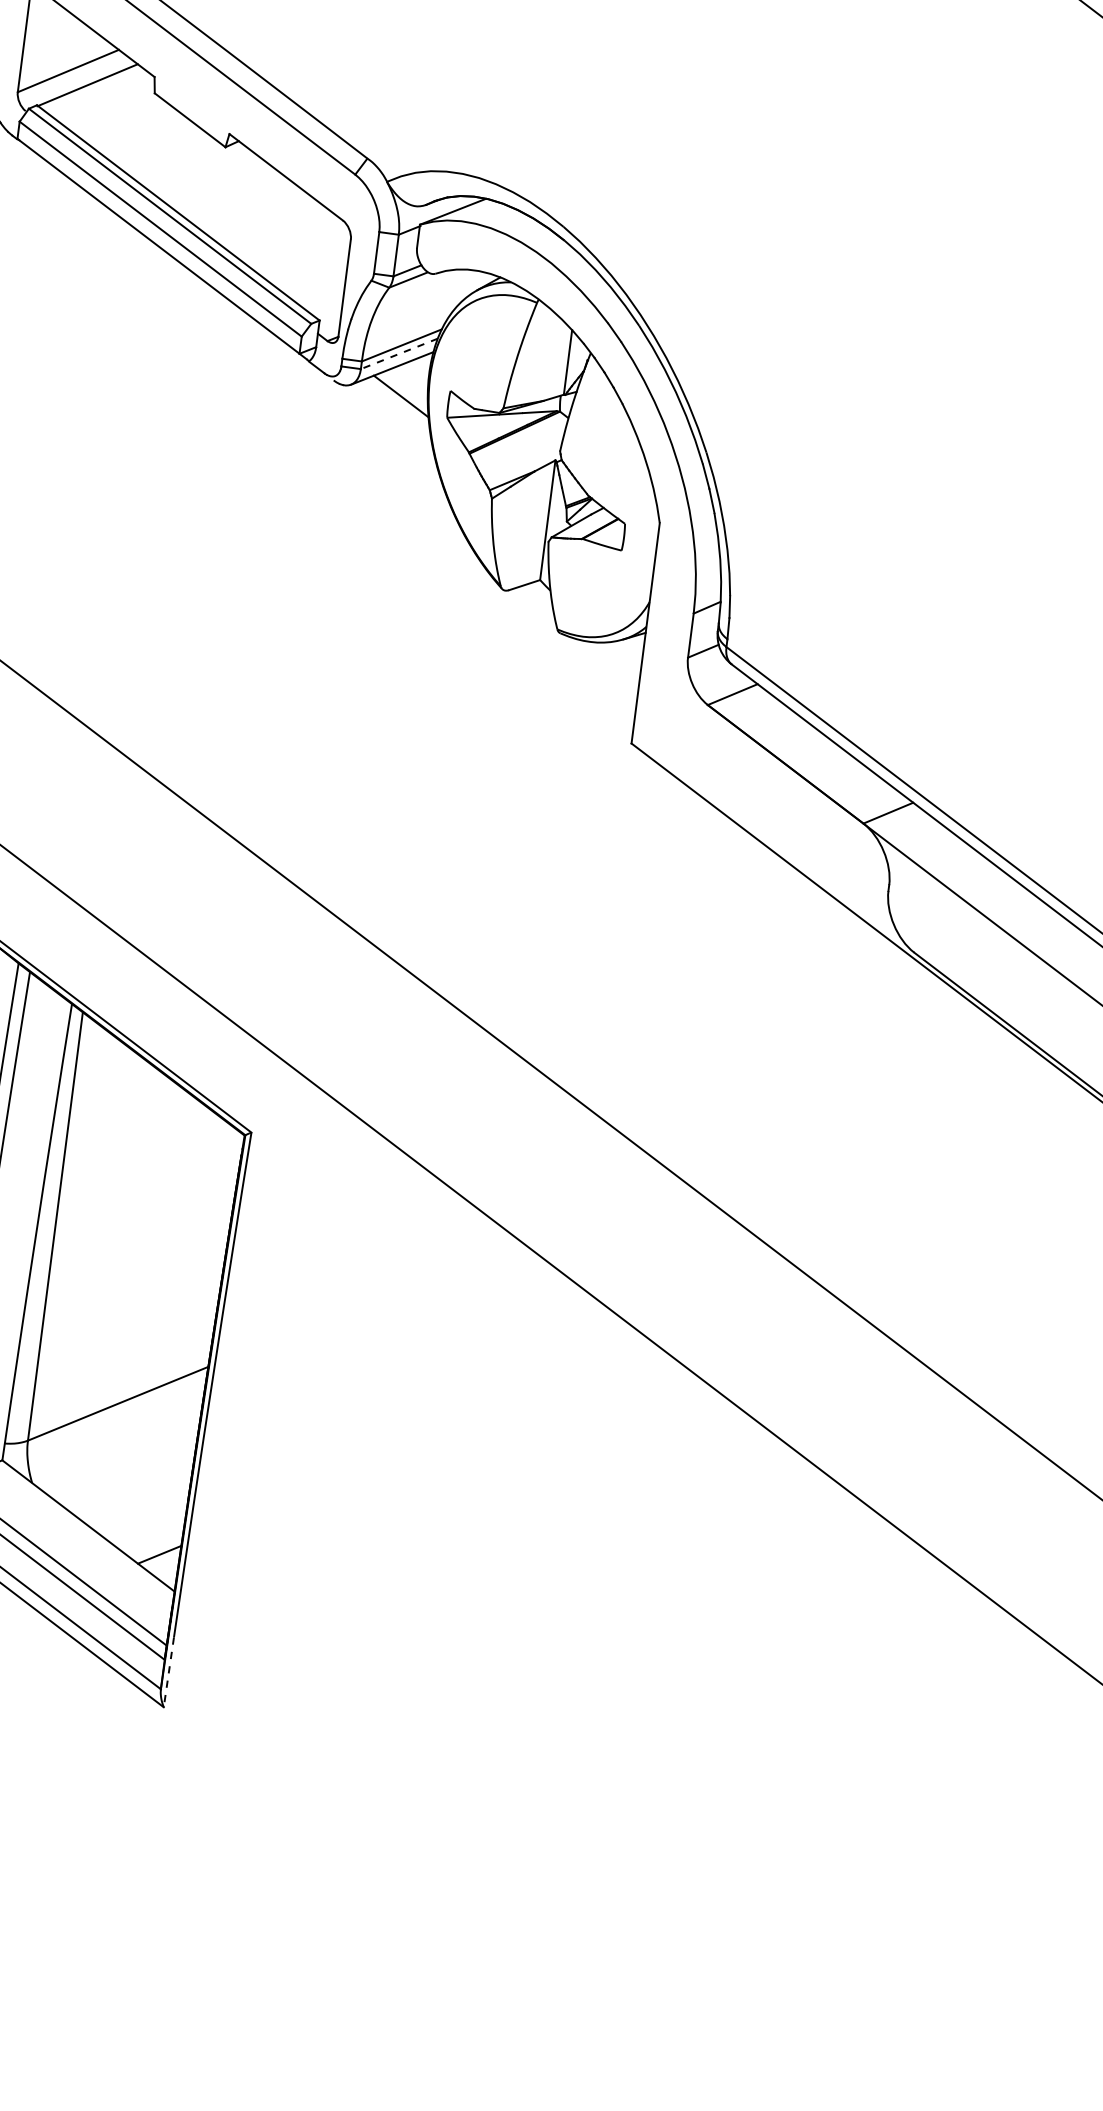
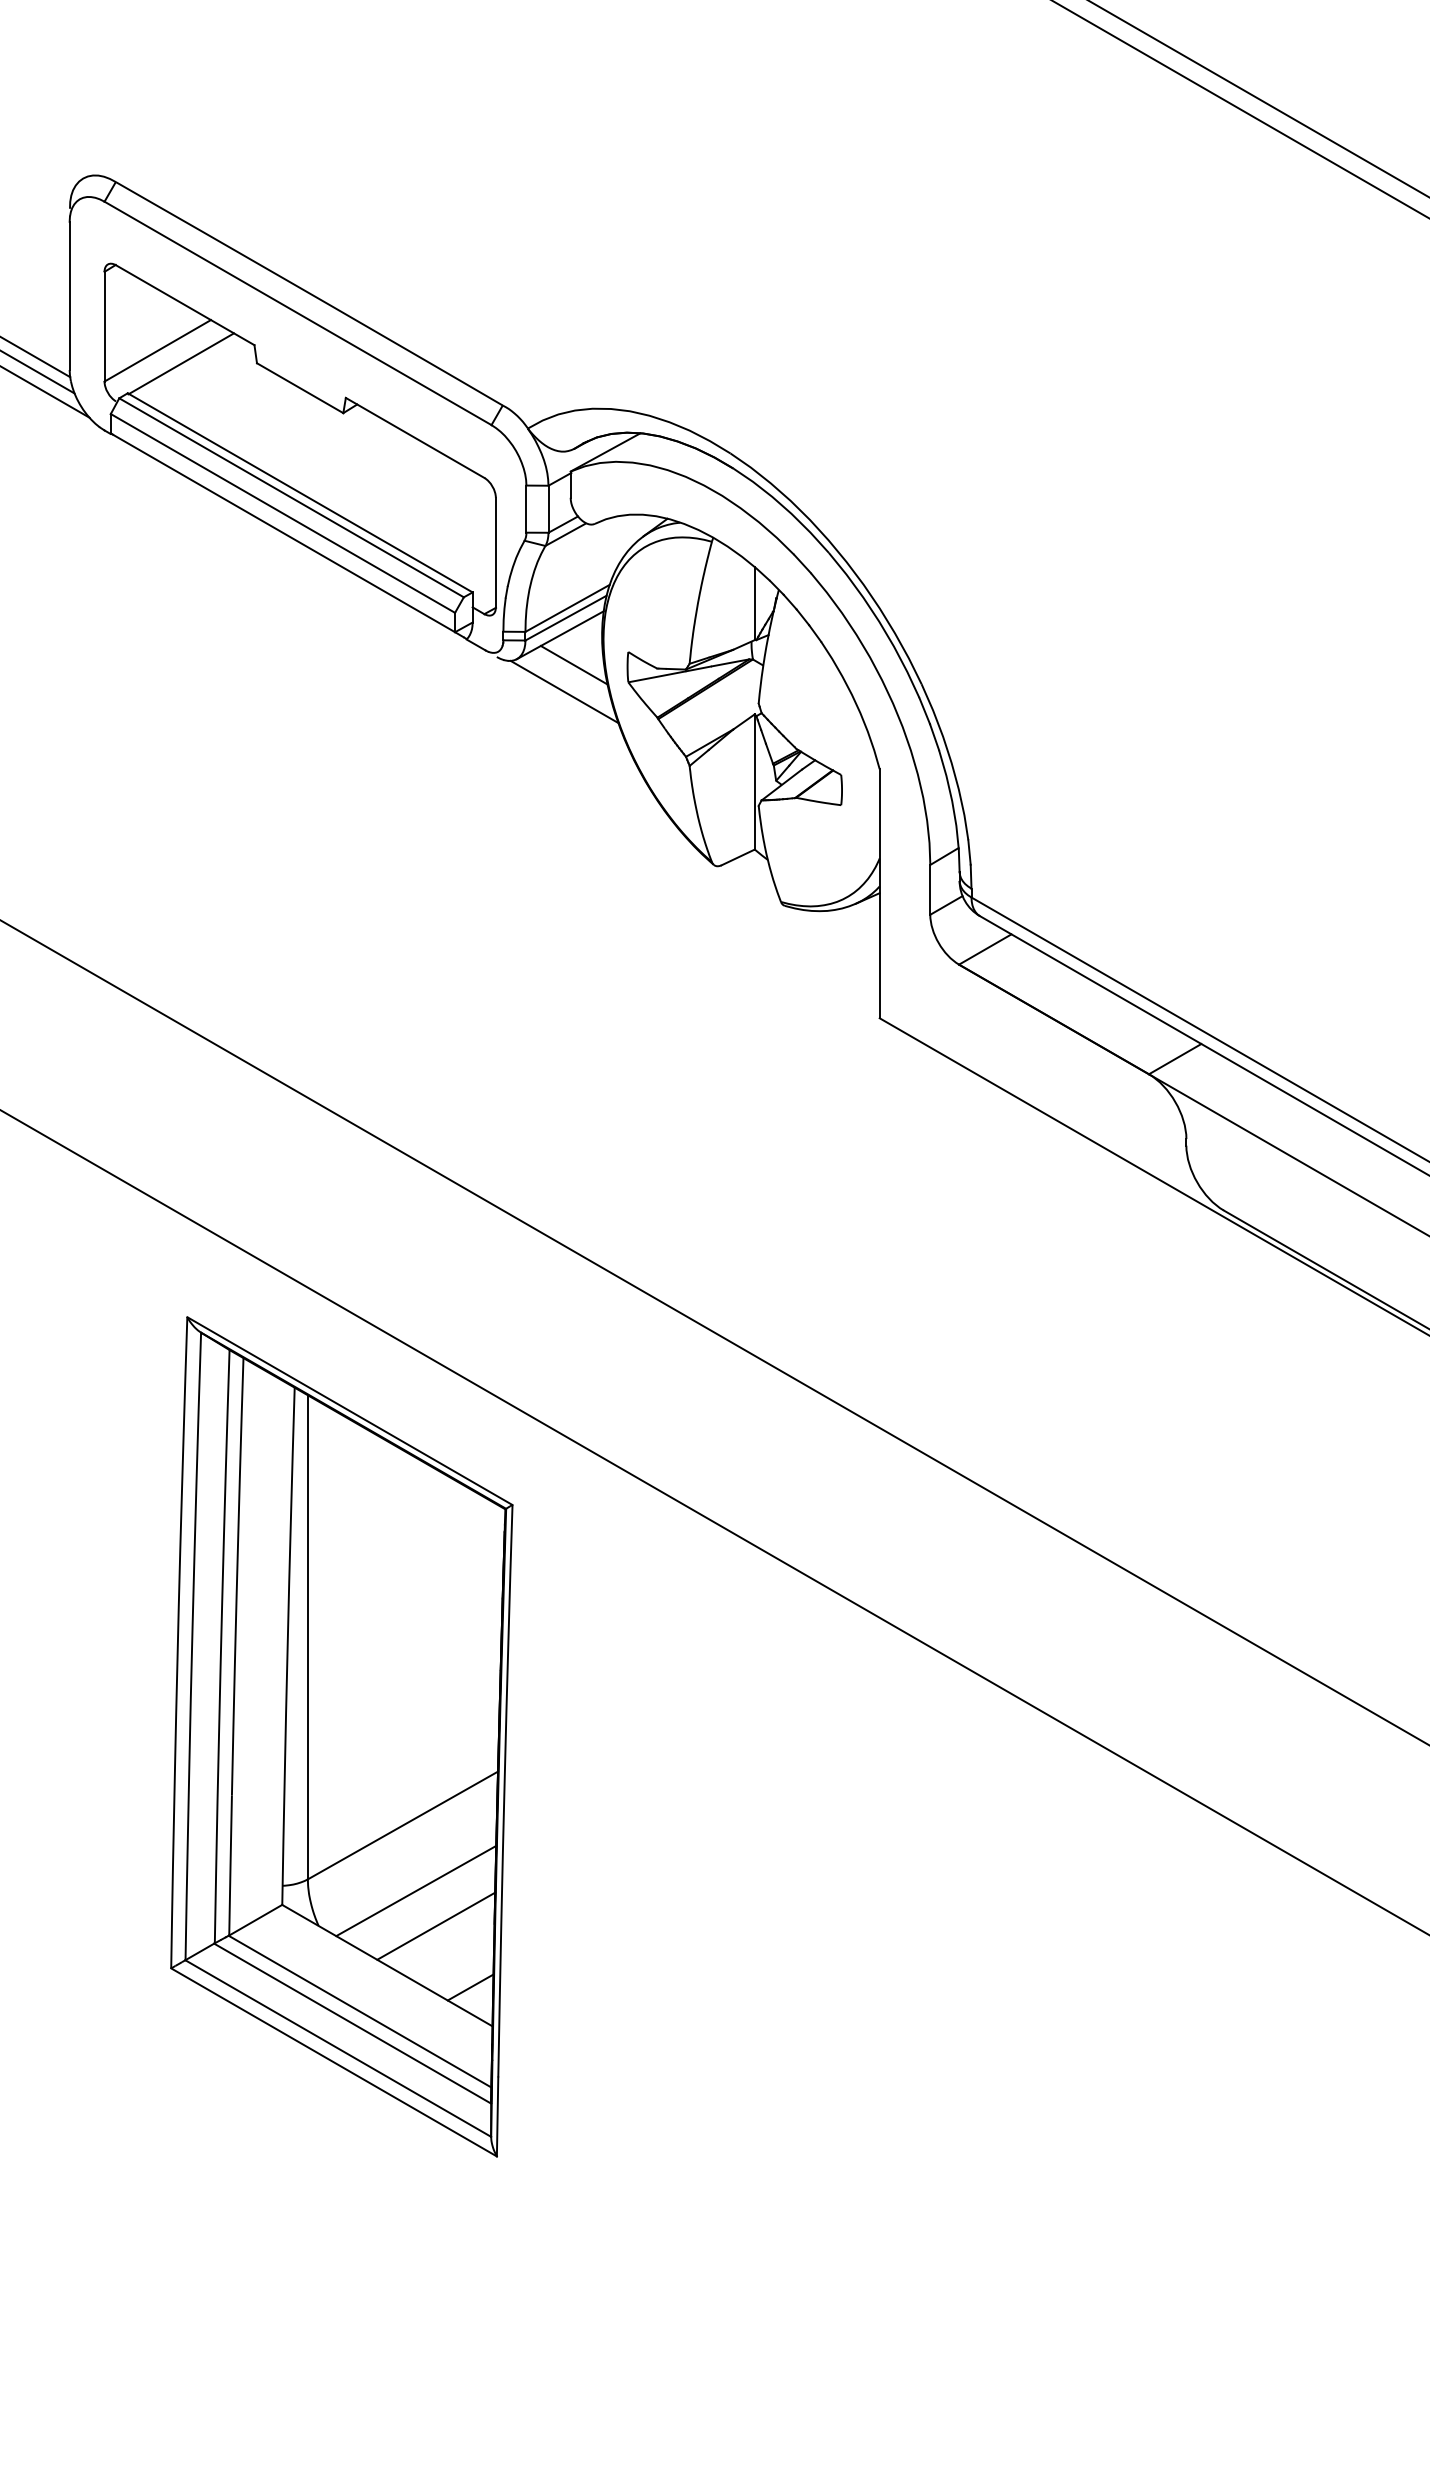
line: (398, 354) -> (565, 618), dashed -> solid
line: (389, 418) -> (564, 691), added
line: (122, 1462) -> (416, 1890), added
line: (136, 1496) -> (436, 1925), added
line: (168, 1671) -> (497, 2116), dashed -> solid

